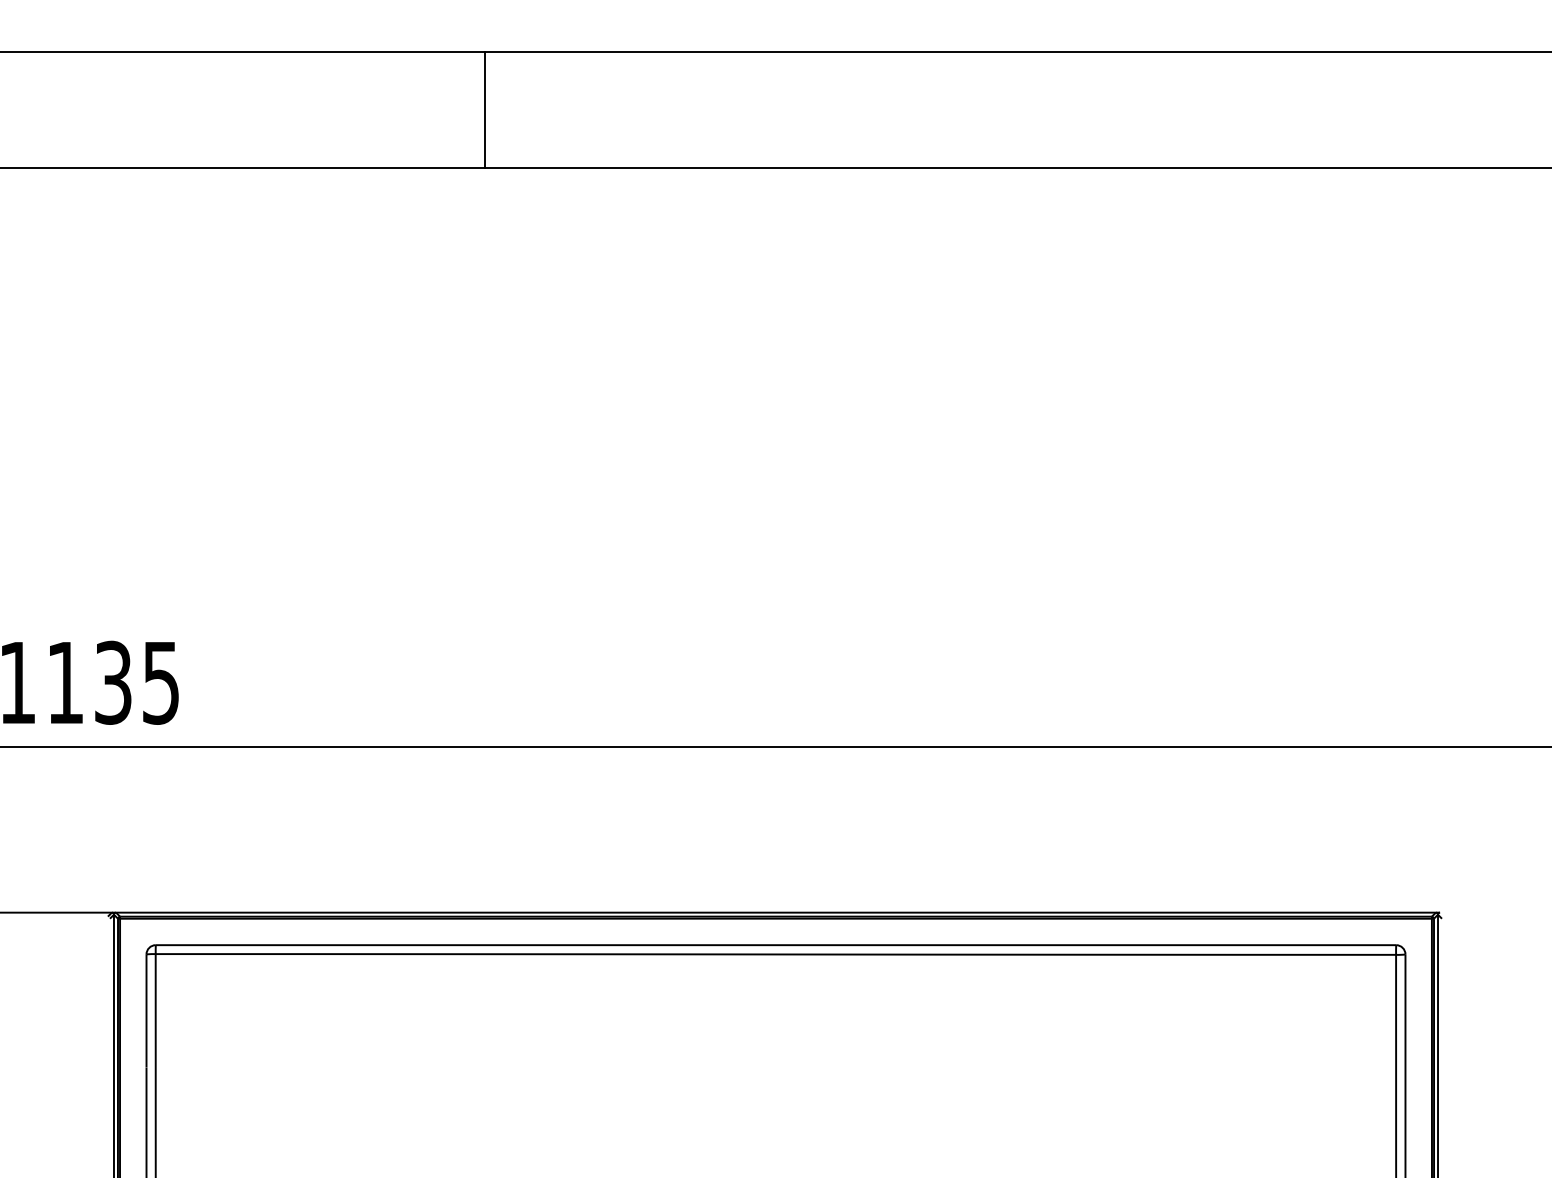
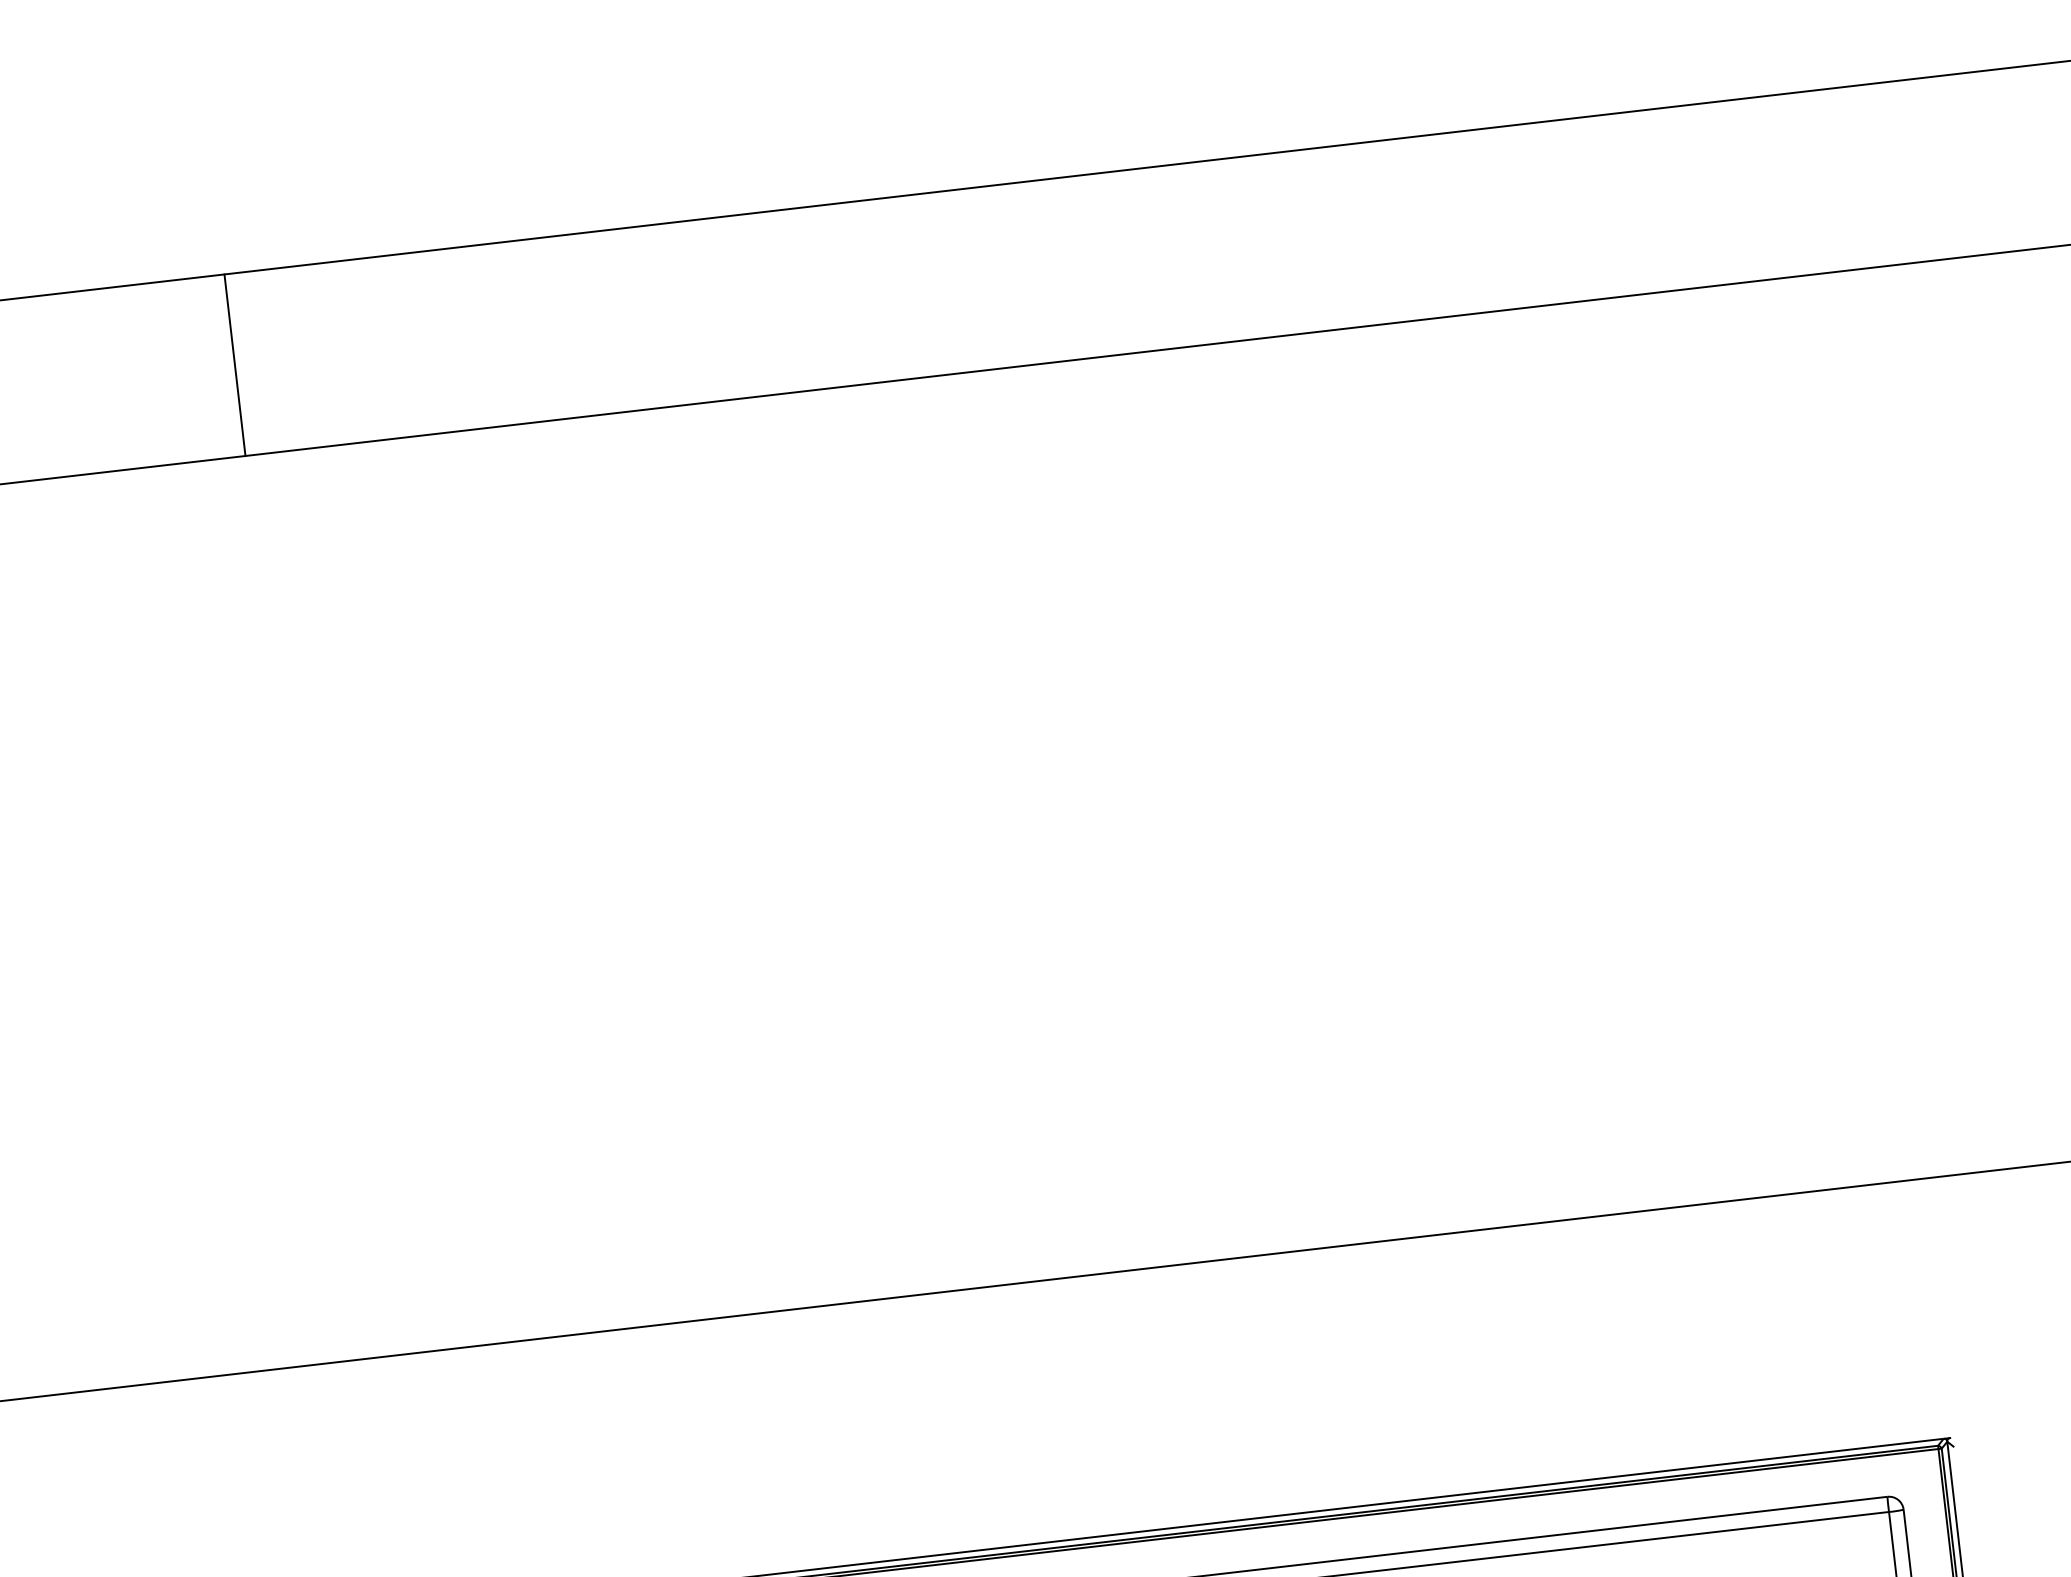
line: (484, 110) -> (234, 365), moved

